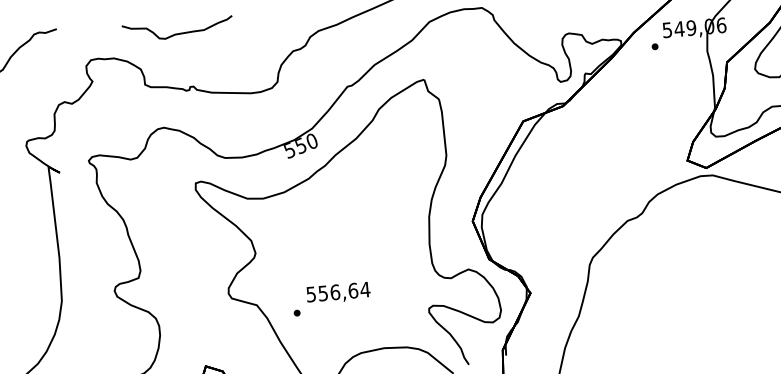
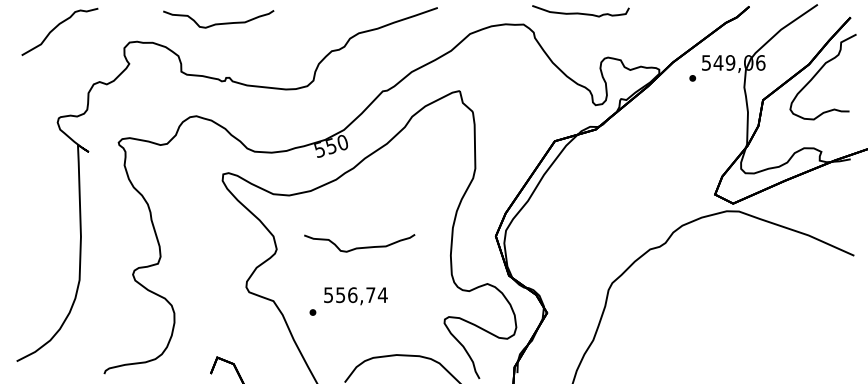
curve: (337, 244) -> (359, 247), added
text: (353, 291) -> (370, 295), 556,64 -> 556,74

